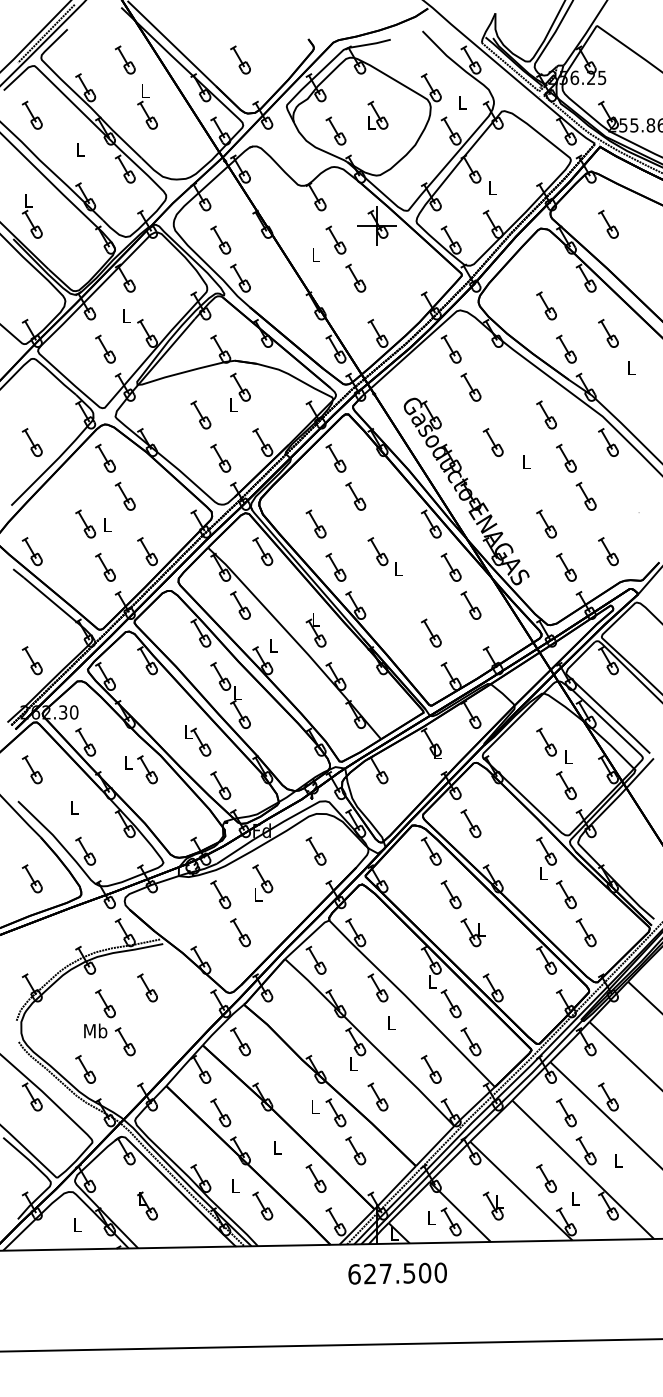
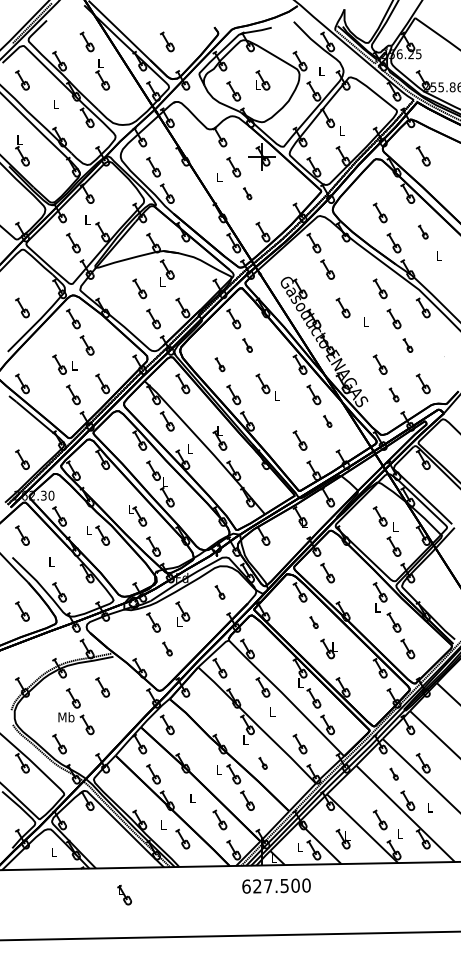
part: (355, 278) -> (247, 193), size x0.6
part: (607, 332) -> (422, 231), size x0.7
part: (355, 496) -> (247, 345), size x0.7
part: (585, 496) -> (407, 345), size x0.7
part: (315, 523) -> (219, 364), size x0.7
part: (565, 566) -> (393, 394), size x0.7
part: (470, 605) -> (327, 421), size x0.6
part: (315, 851) -> (219, 592), size x0.7
part: (450, 894) -> (313, 622), size x0.6
part: (240, 932) -> (167, 648), size x0.7
part: (377, 1097) -> (262, 763), size x0.6
part: (565, 1111) -> (393, 773), size x0.6
part: (147, 1205) -> (124, 894), moved

